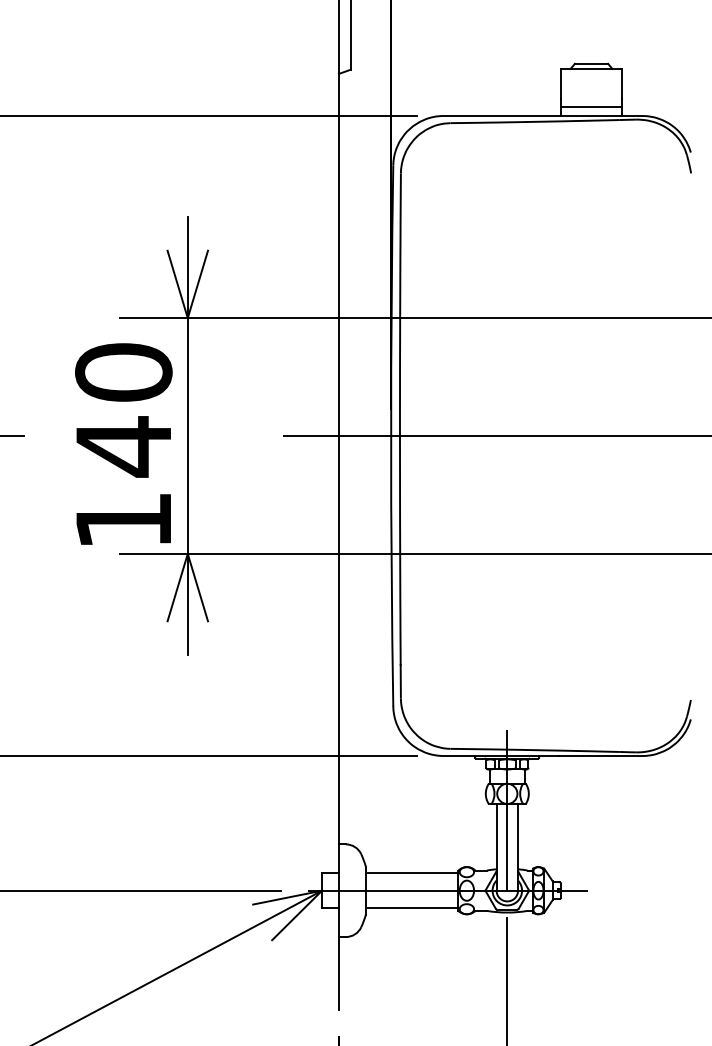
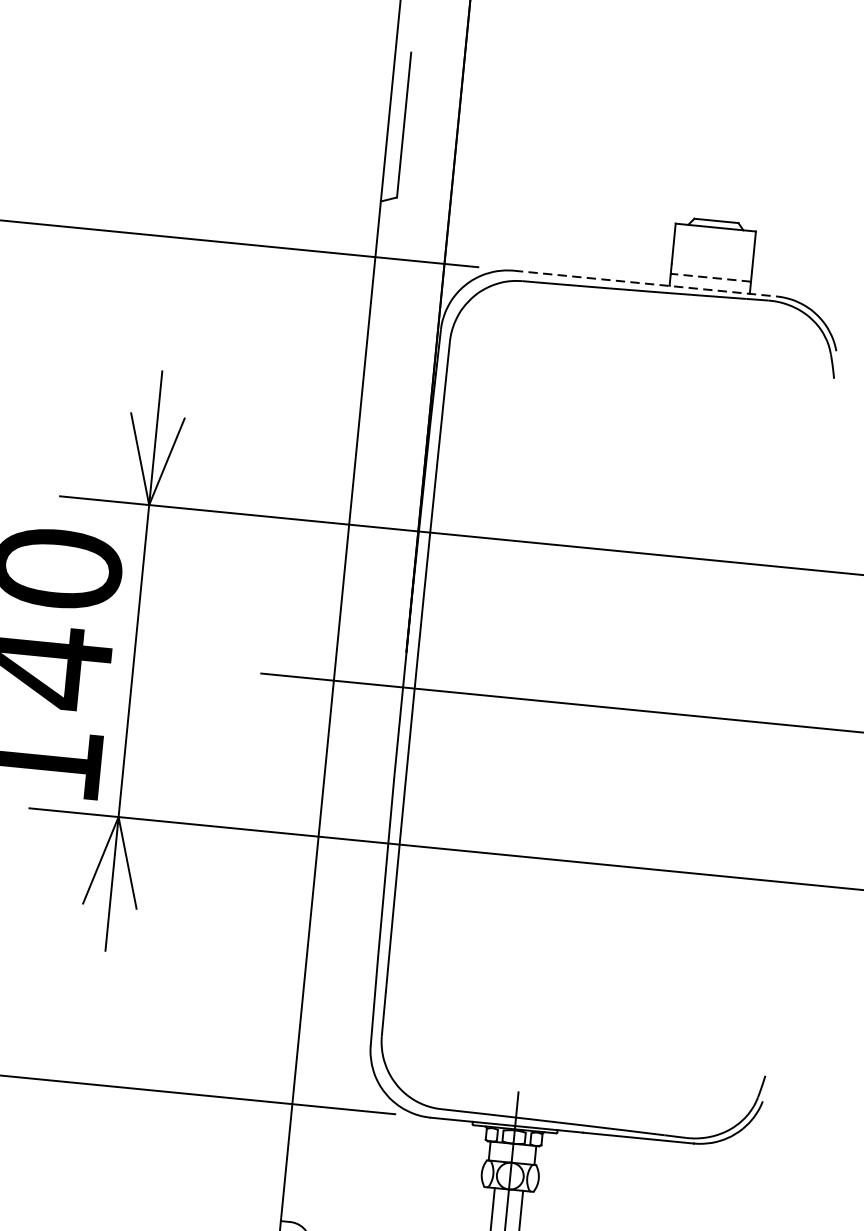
line: (591, 106) -> (710, 277), solid -> dashed
line: (543, 115) -> (646, 283), solid -> dashed

